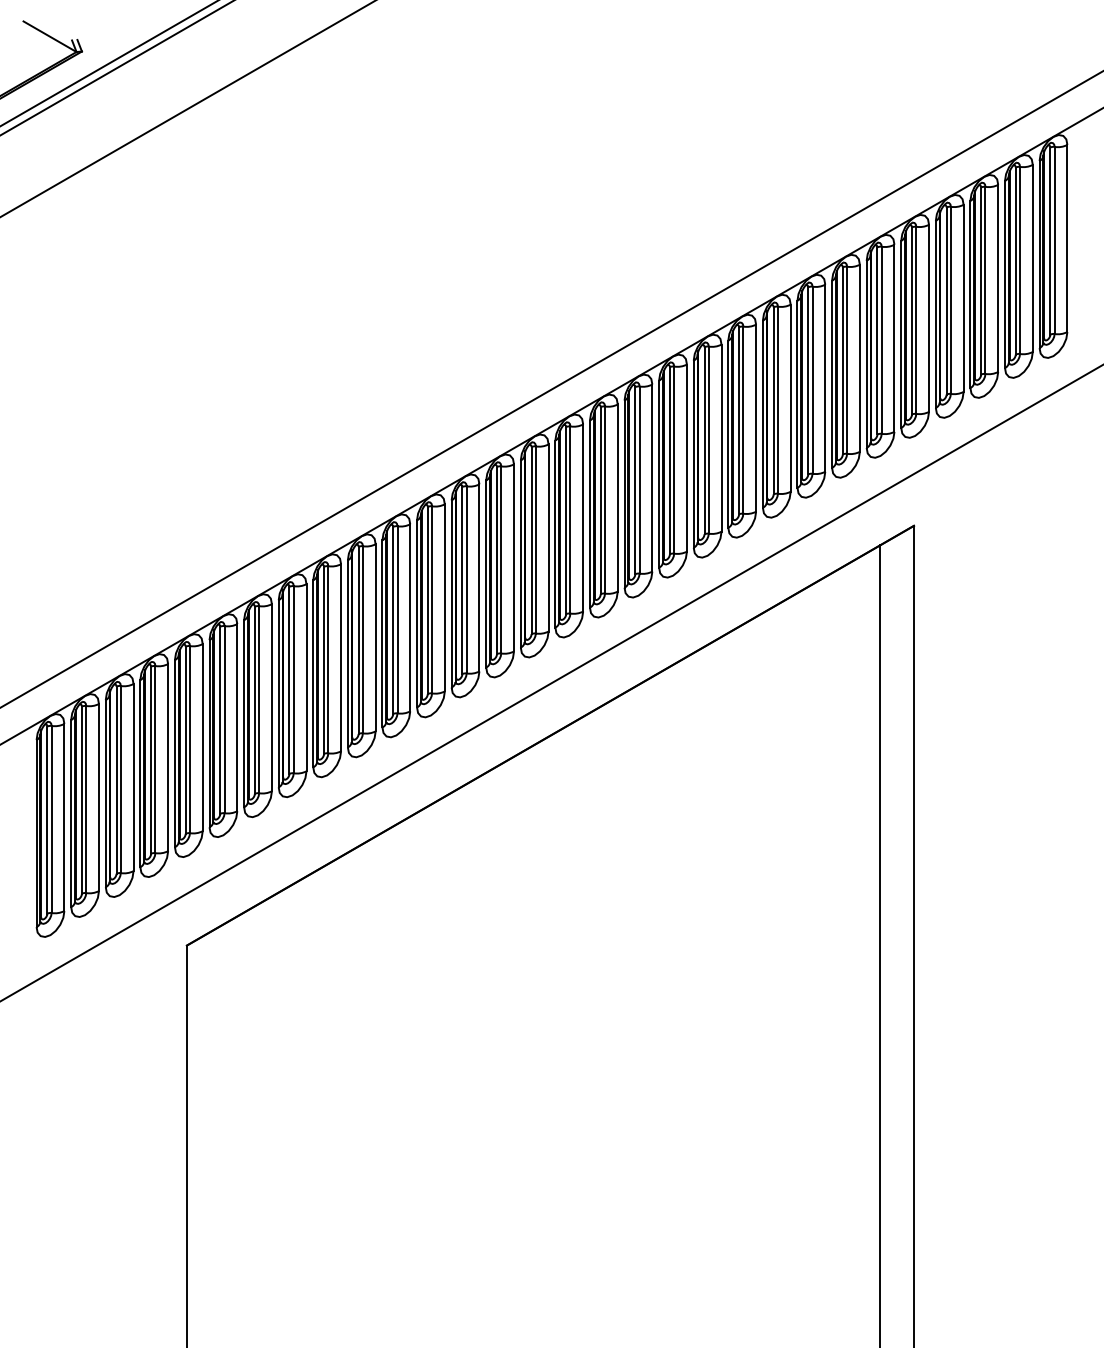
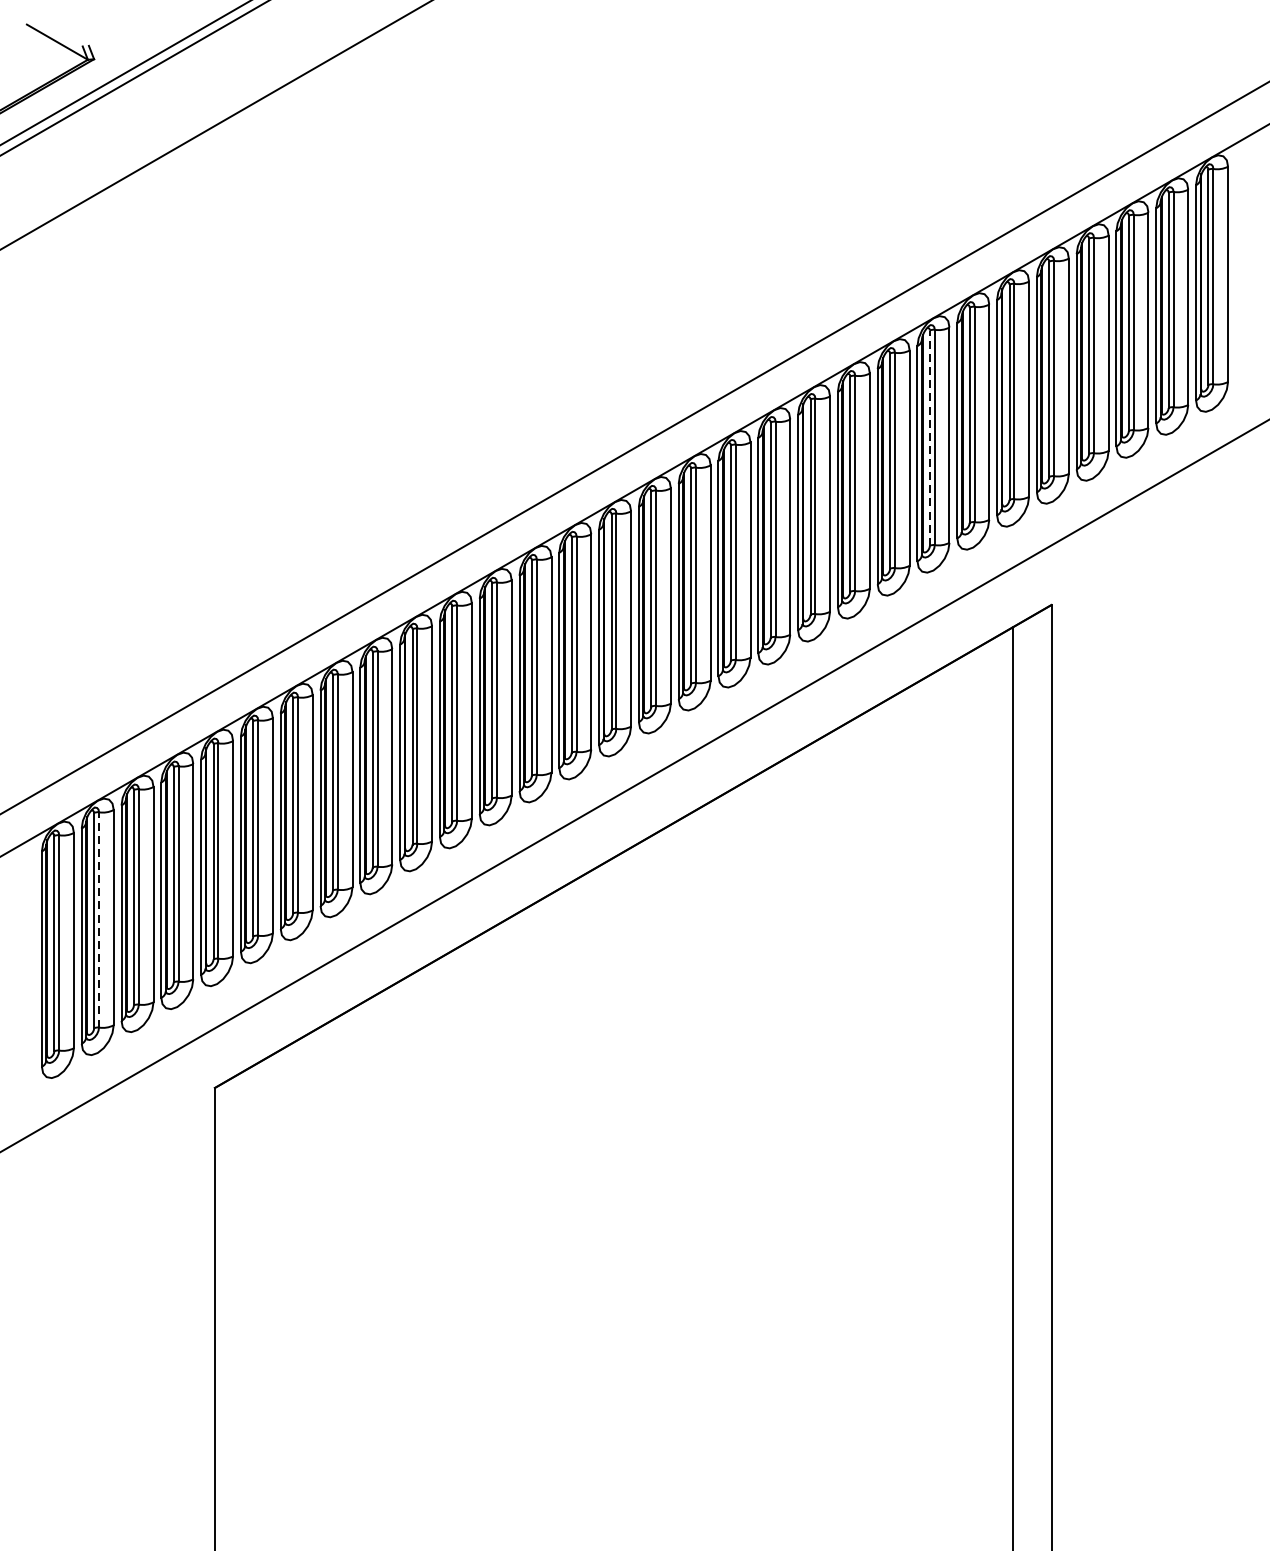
line: (808, 380) -> (930, 437), solid -> dashed
line: (86, 799) -> (99, 919), solid -> dashed

